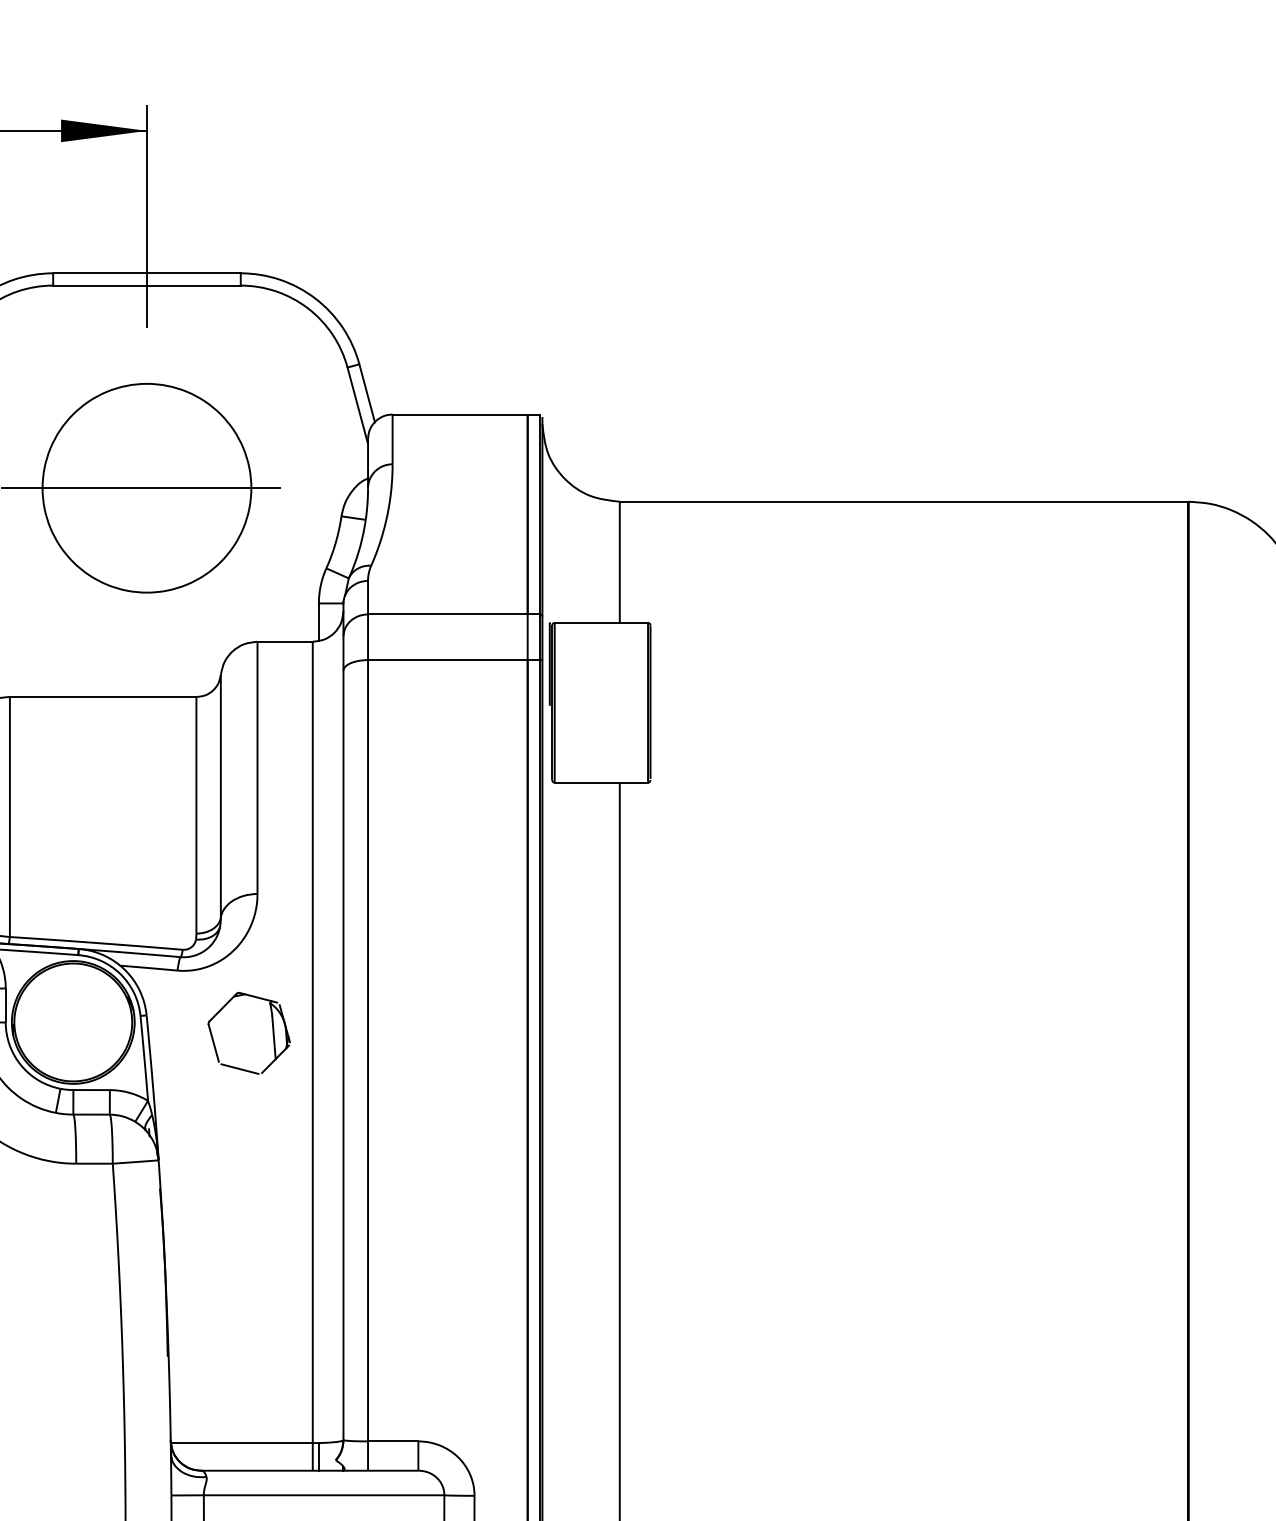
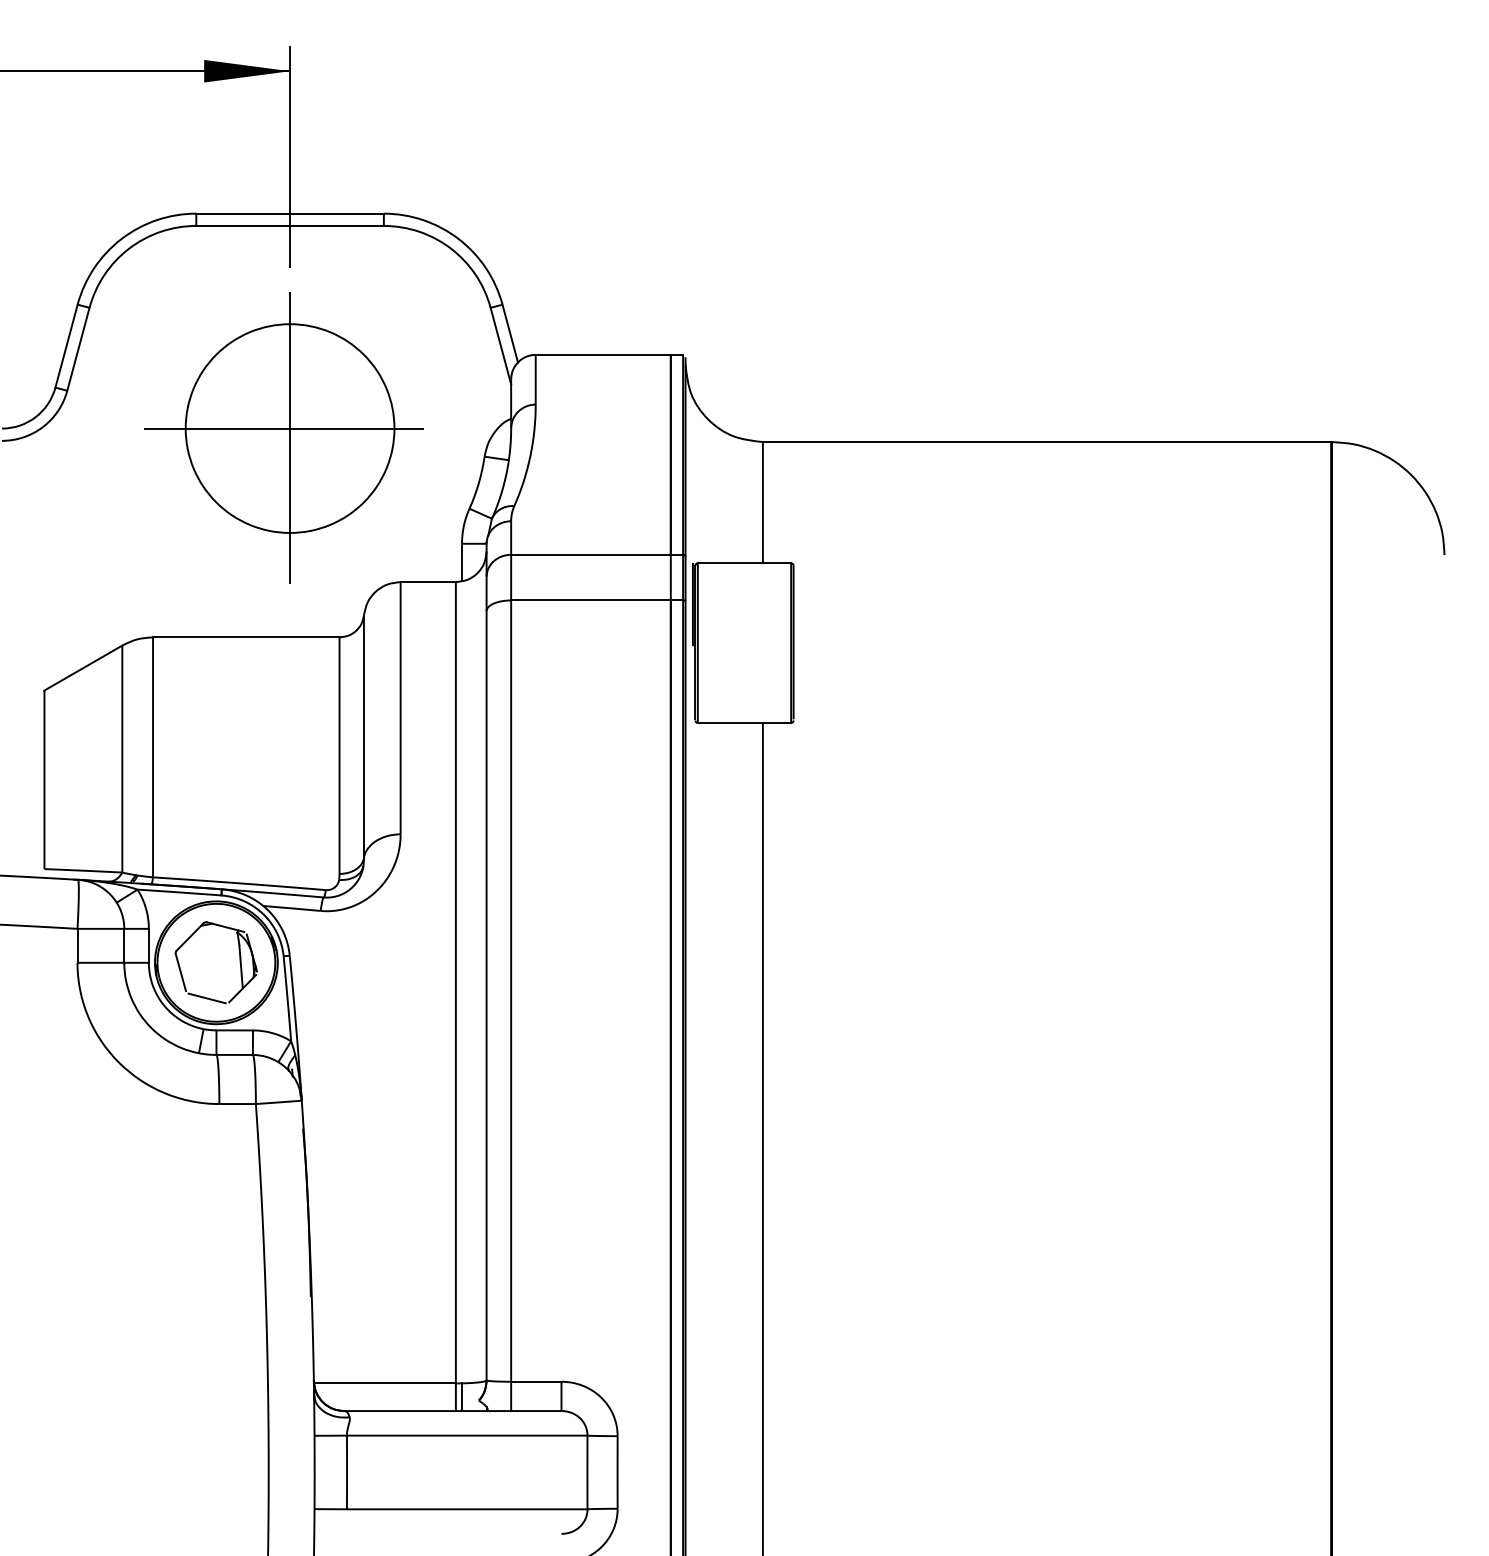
line: (147, 497) -> (290, 437), added
part: (272, 1033) -> (239, 962), moved

